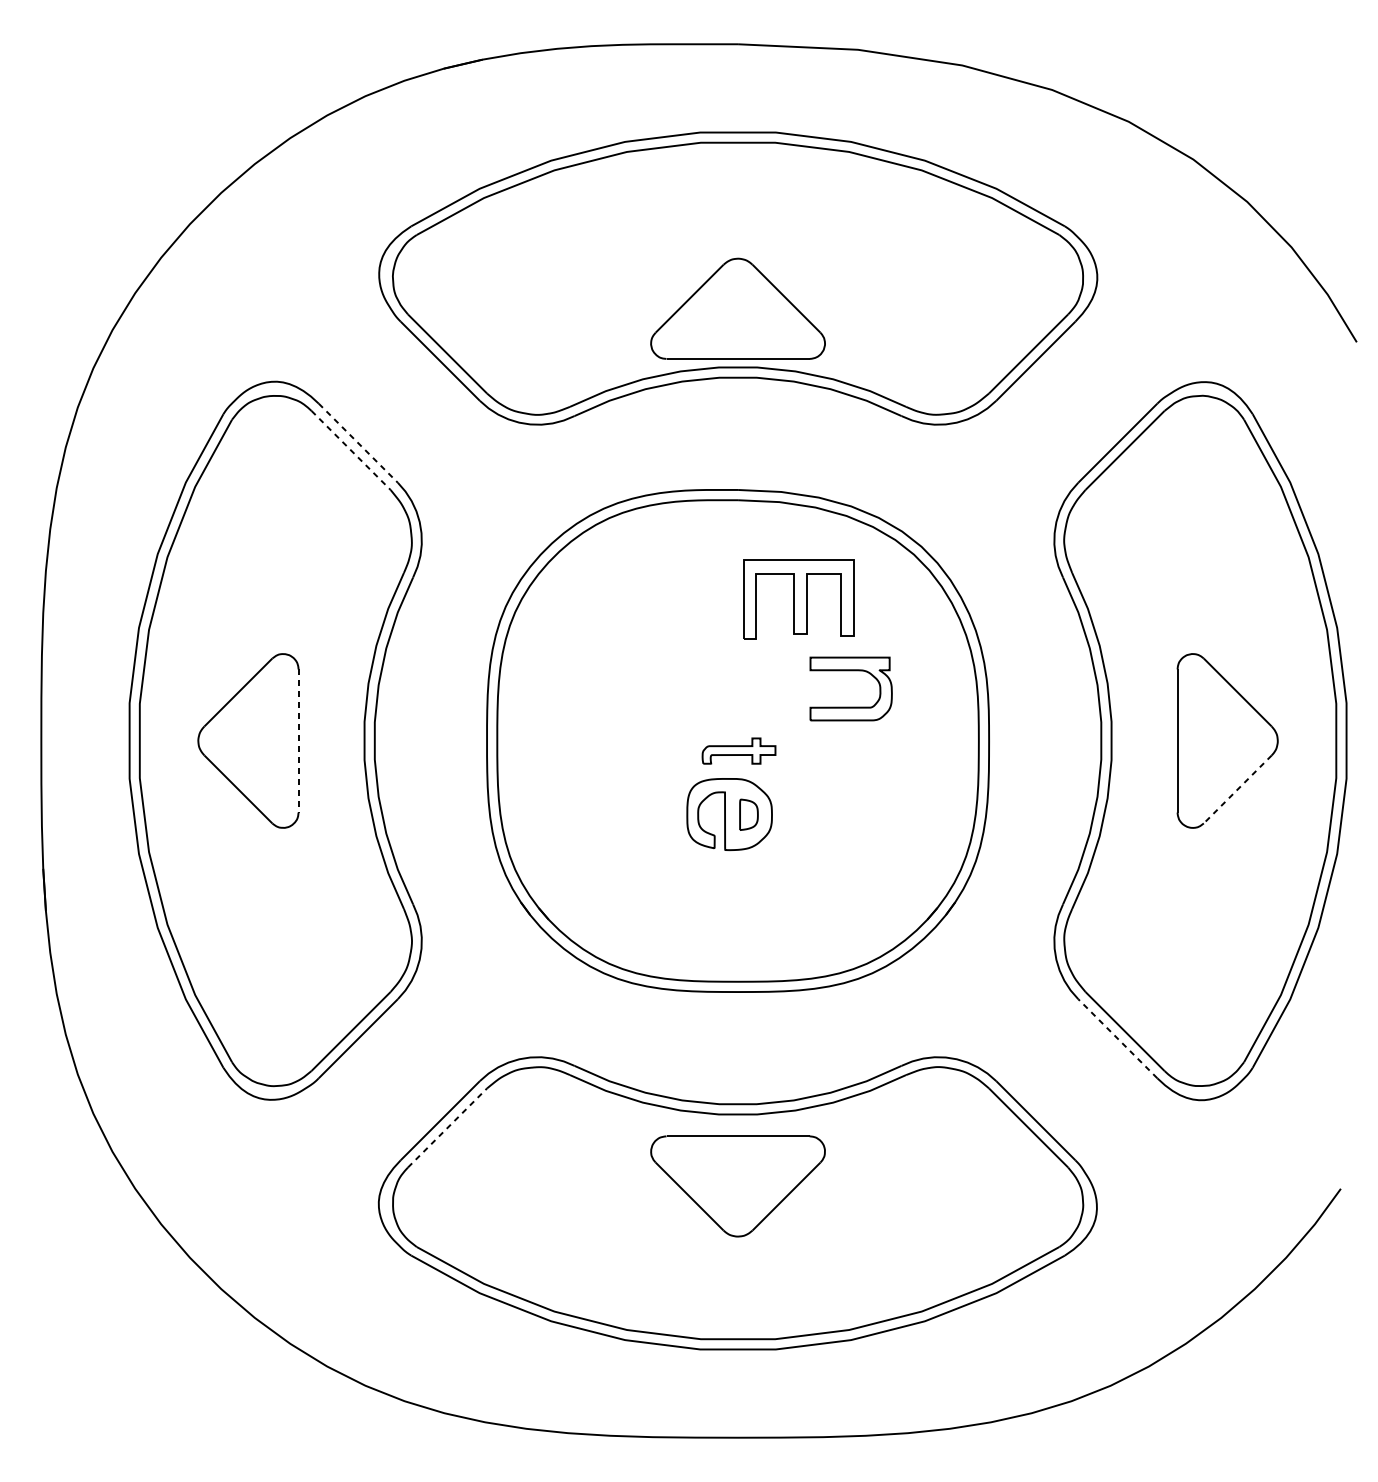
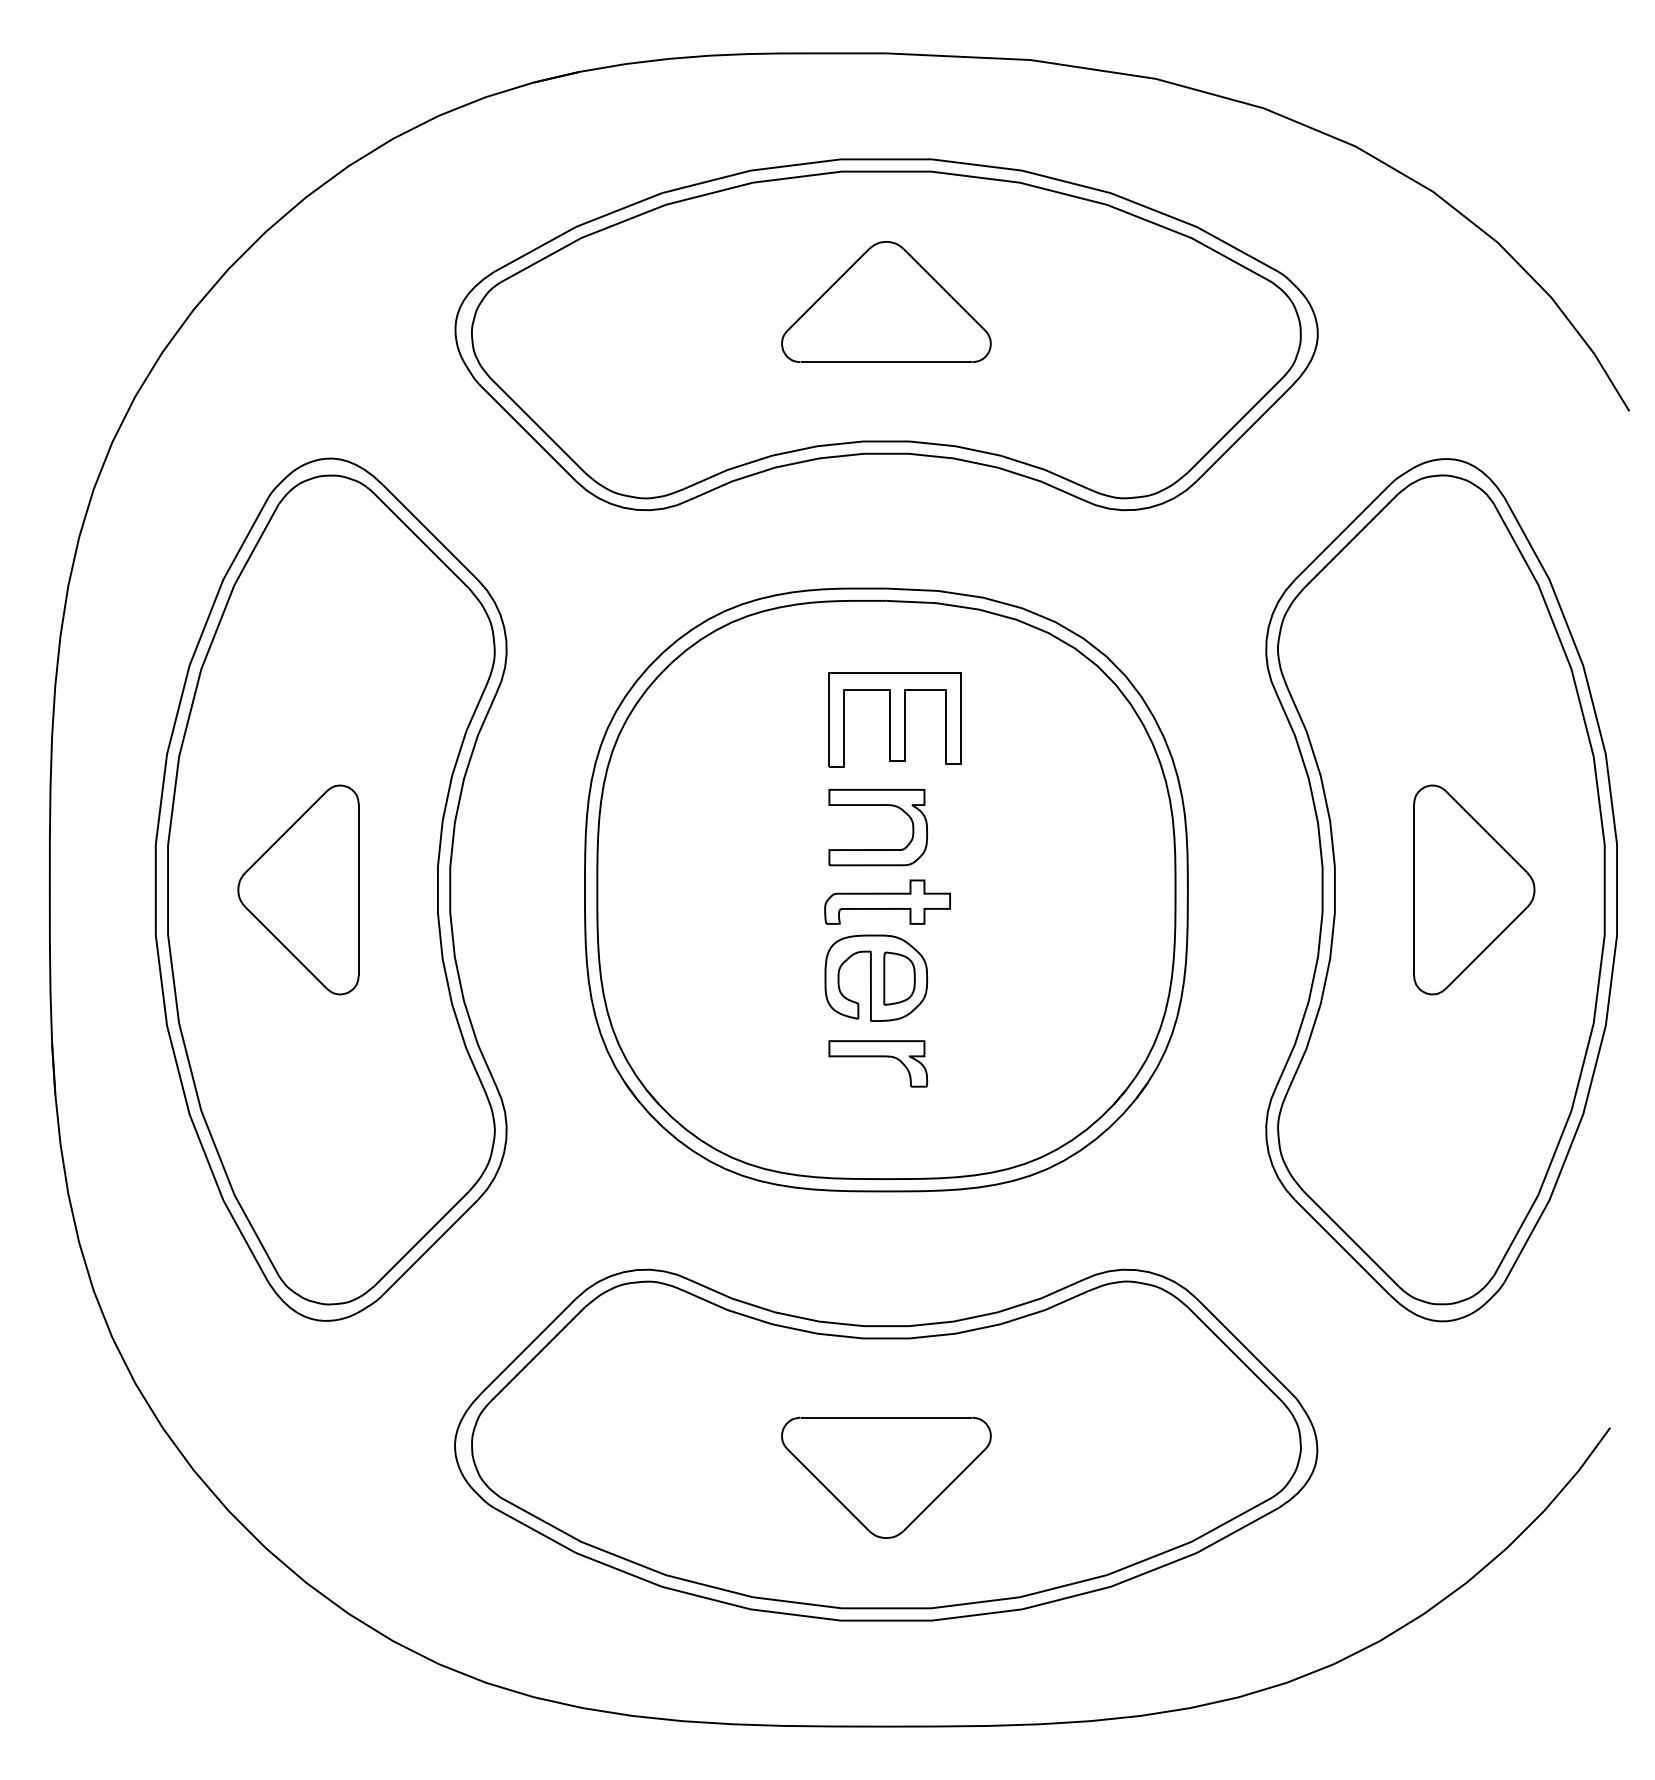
part: (738, 308) -> (886, 301), moved
line: (358, 443) -> (430, 532), dashed -> solid
line: (351, 450) -> (422, 541), dashed -> solid
part: (798, 599) -> (894, 719), moved
part: (851, 670) -> (878, 805), moved
line: (298, 741) -> (358, 890), dashed -> solid
part: (738, 750) -> (887, 901), size x1.43
line: (1237, 789) -> (1486, 948), dashed -> solid
part: (748, 814) -> (899, 978), size x1.43
part: (731, 885) -> (878, 1063), added
line: (1117, 1038) -> (1342, 1247), dashed -> solid
line: (447, 1127) -> (537, 1354), dashed -> solid
part: (738, 1186) -> (886, 1477), moved

